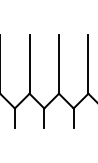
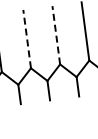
line: (29, 63) -> (26, 38), solid -> dashed
line: (58, 63) -> (55, 34), solid -> dashed

